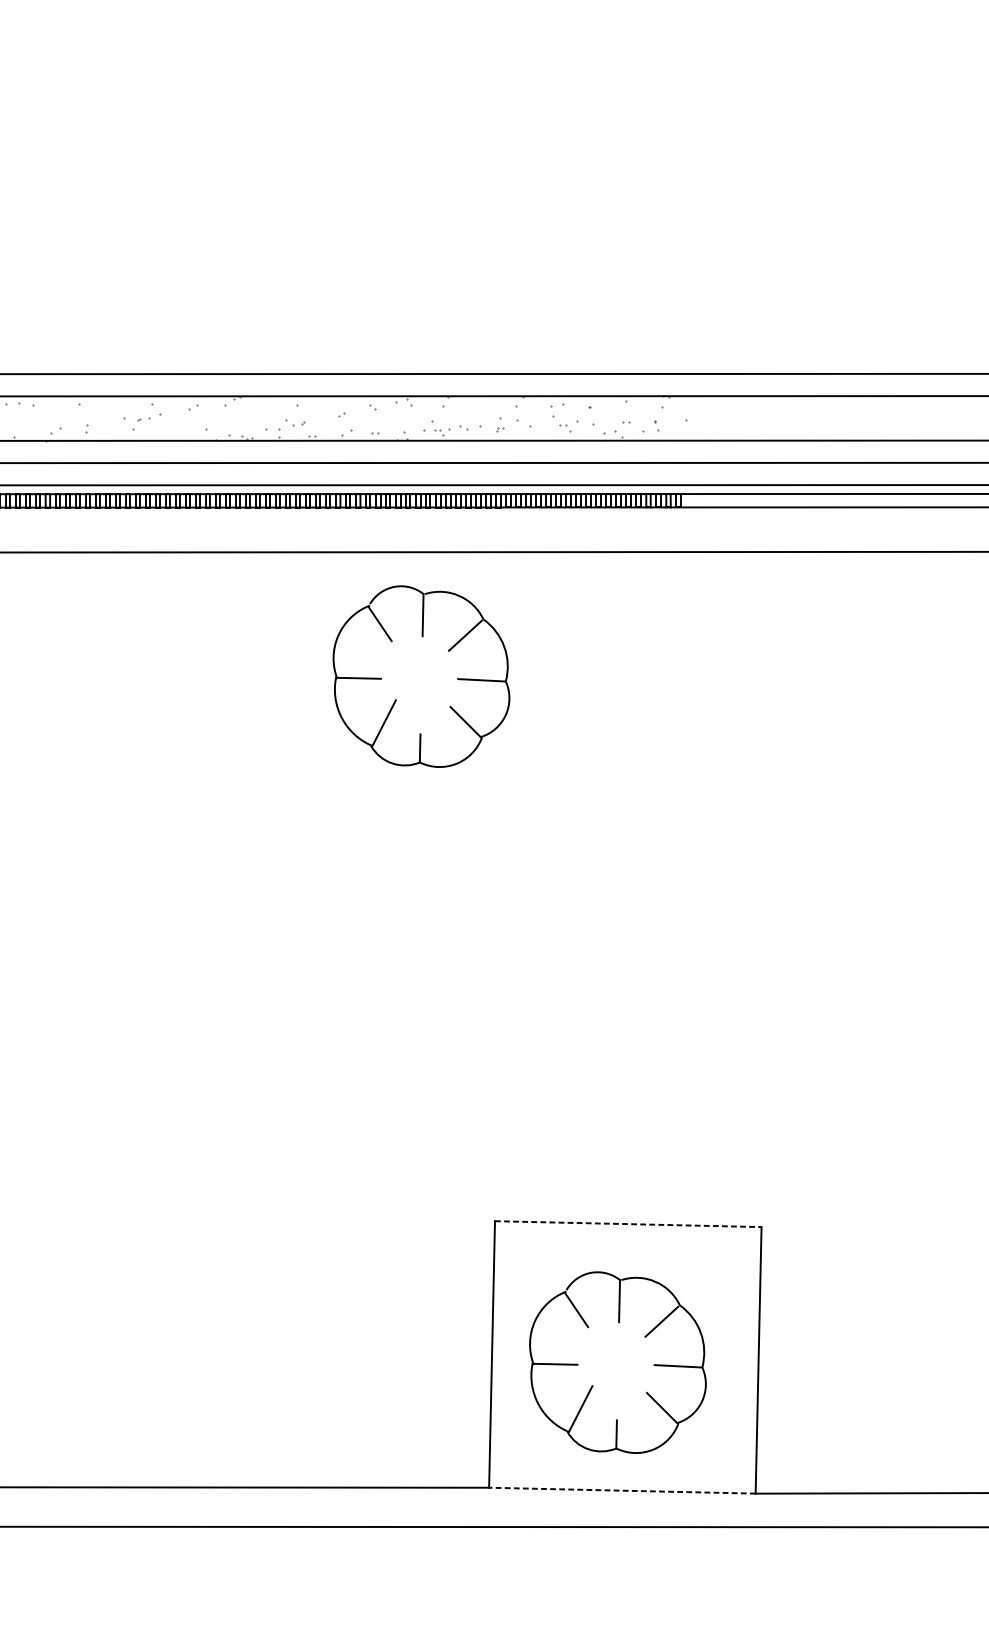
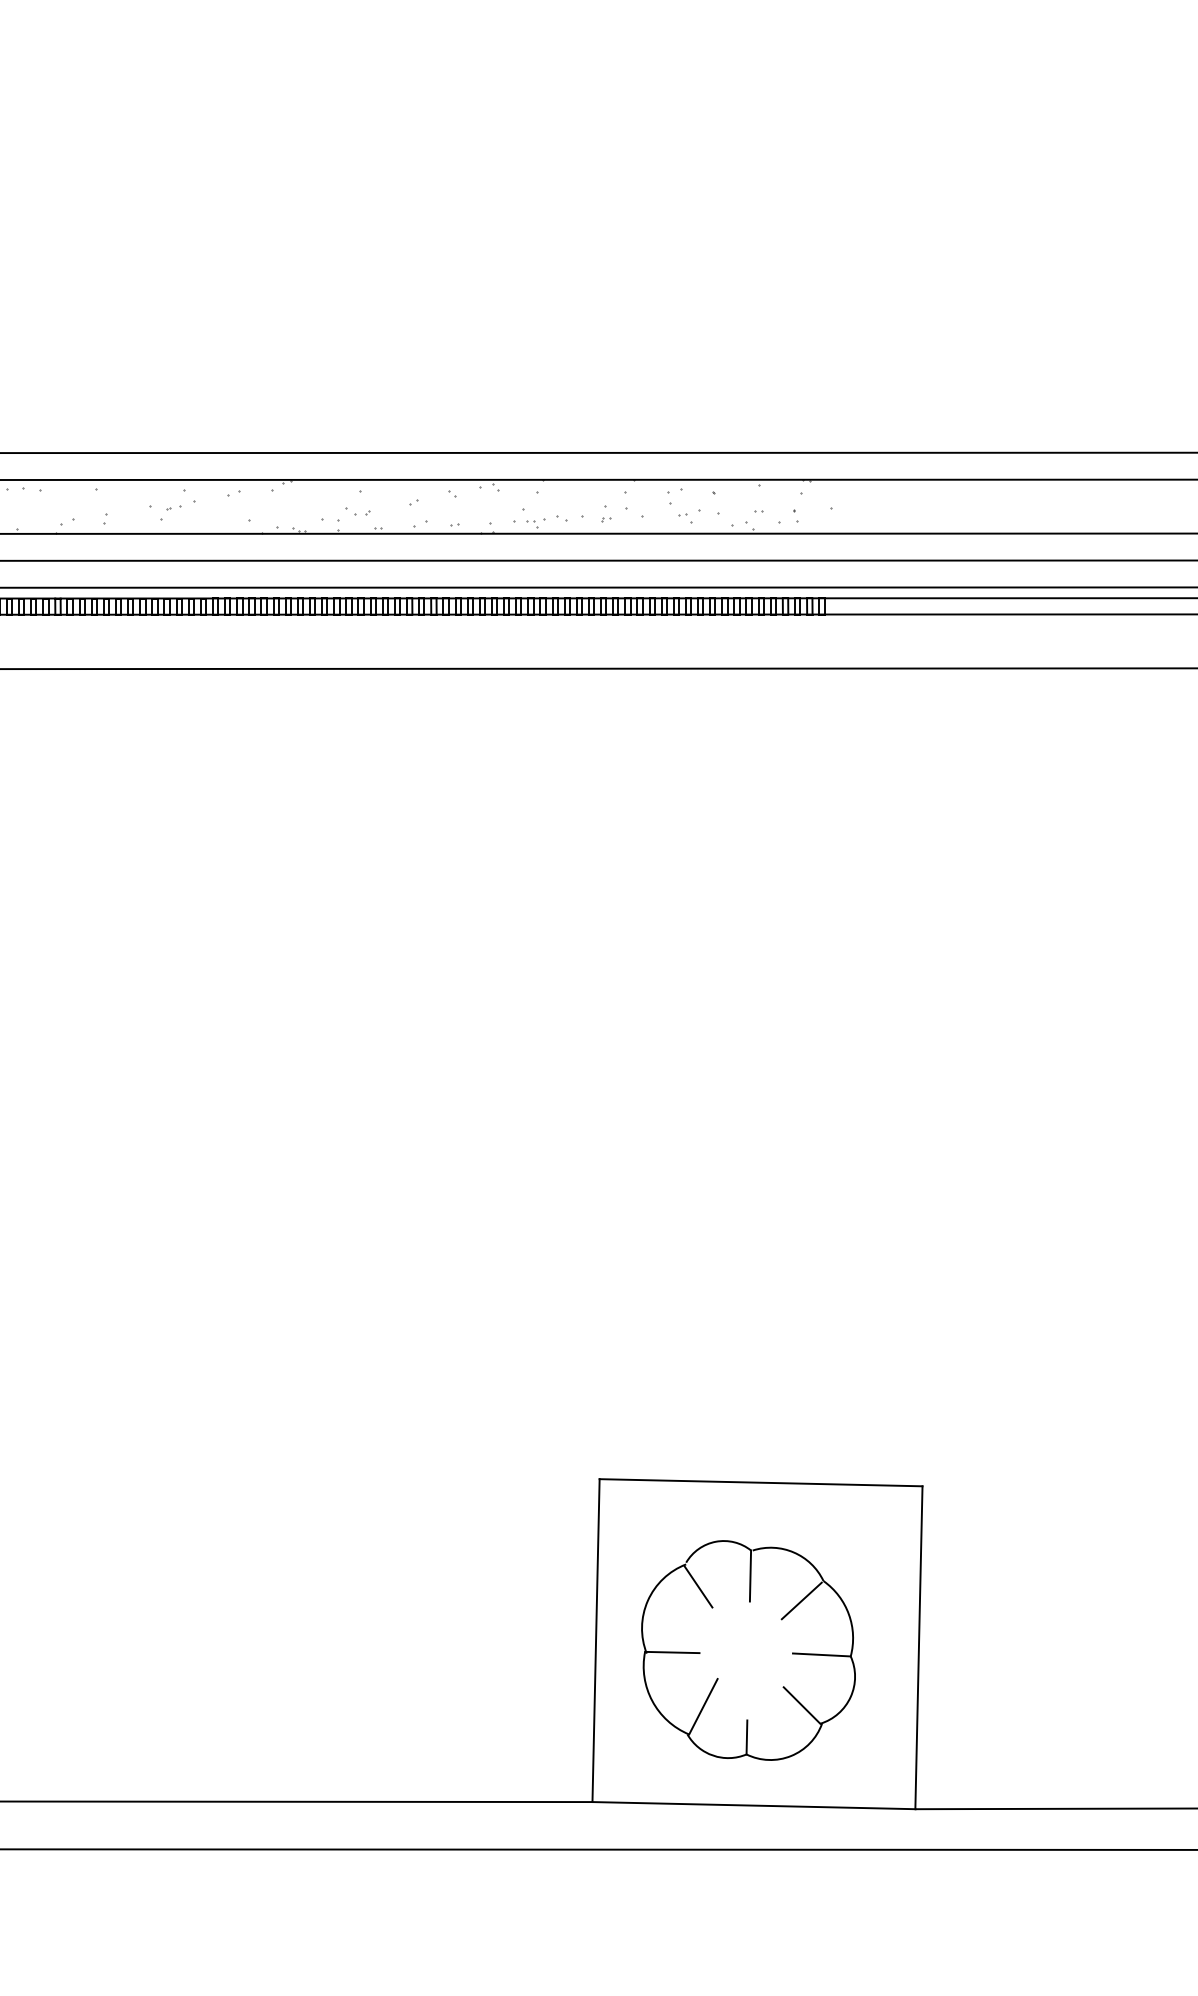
part: (421, 676) -> (510, 819), removed
line: (628, 1223) -> (761, 1482), dashed -> solid
line: (622, 1490) -> (753, 1805), dashed -> solid

